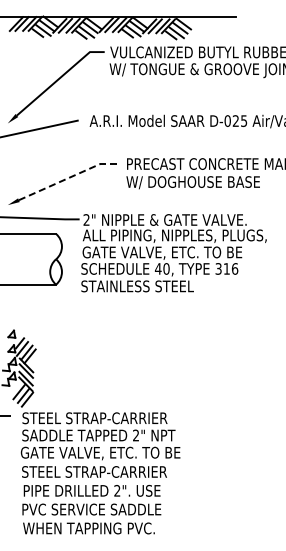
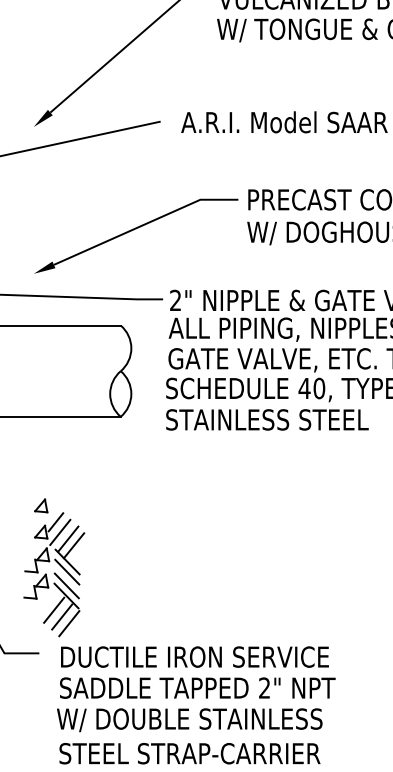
line: (70, 177) -> (146, 224), dashed -> solid
text: (96, 418) -> (193, 657), STEEL STRAP-CARRIER -> DUCTILE IRON SERVICE
text: (100, 453) -> (200, 720), GATE VALVE, ETC. TO BE -> W/ DOUBLE STAINLESS

